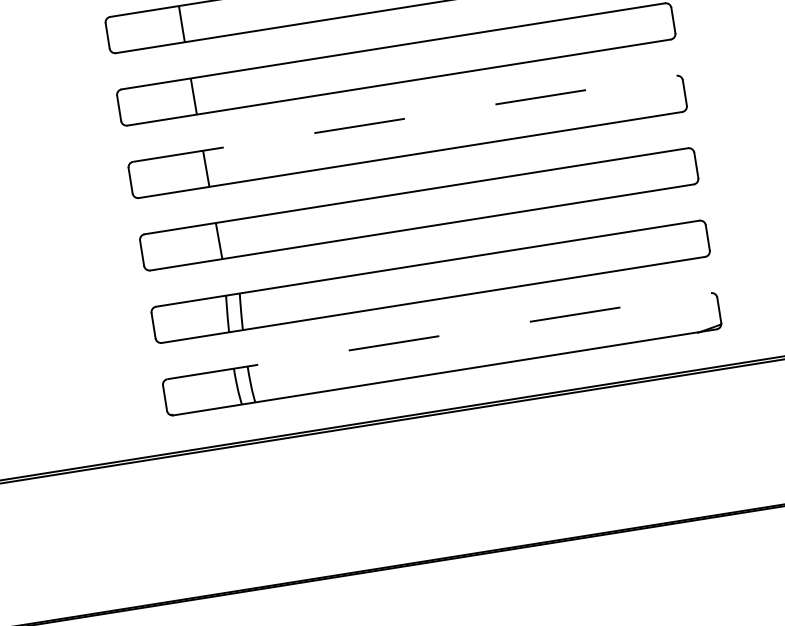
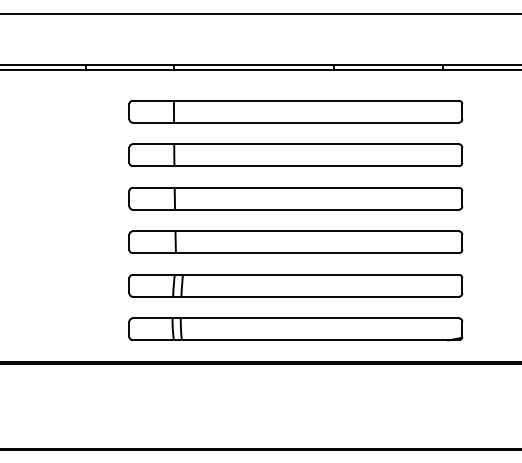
line: (405, 118) -> (296, 187), dashed -> solid
line: (440, 336) -> (296, 318), dashed -> solid

